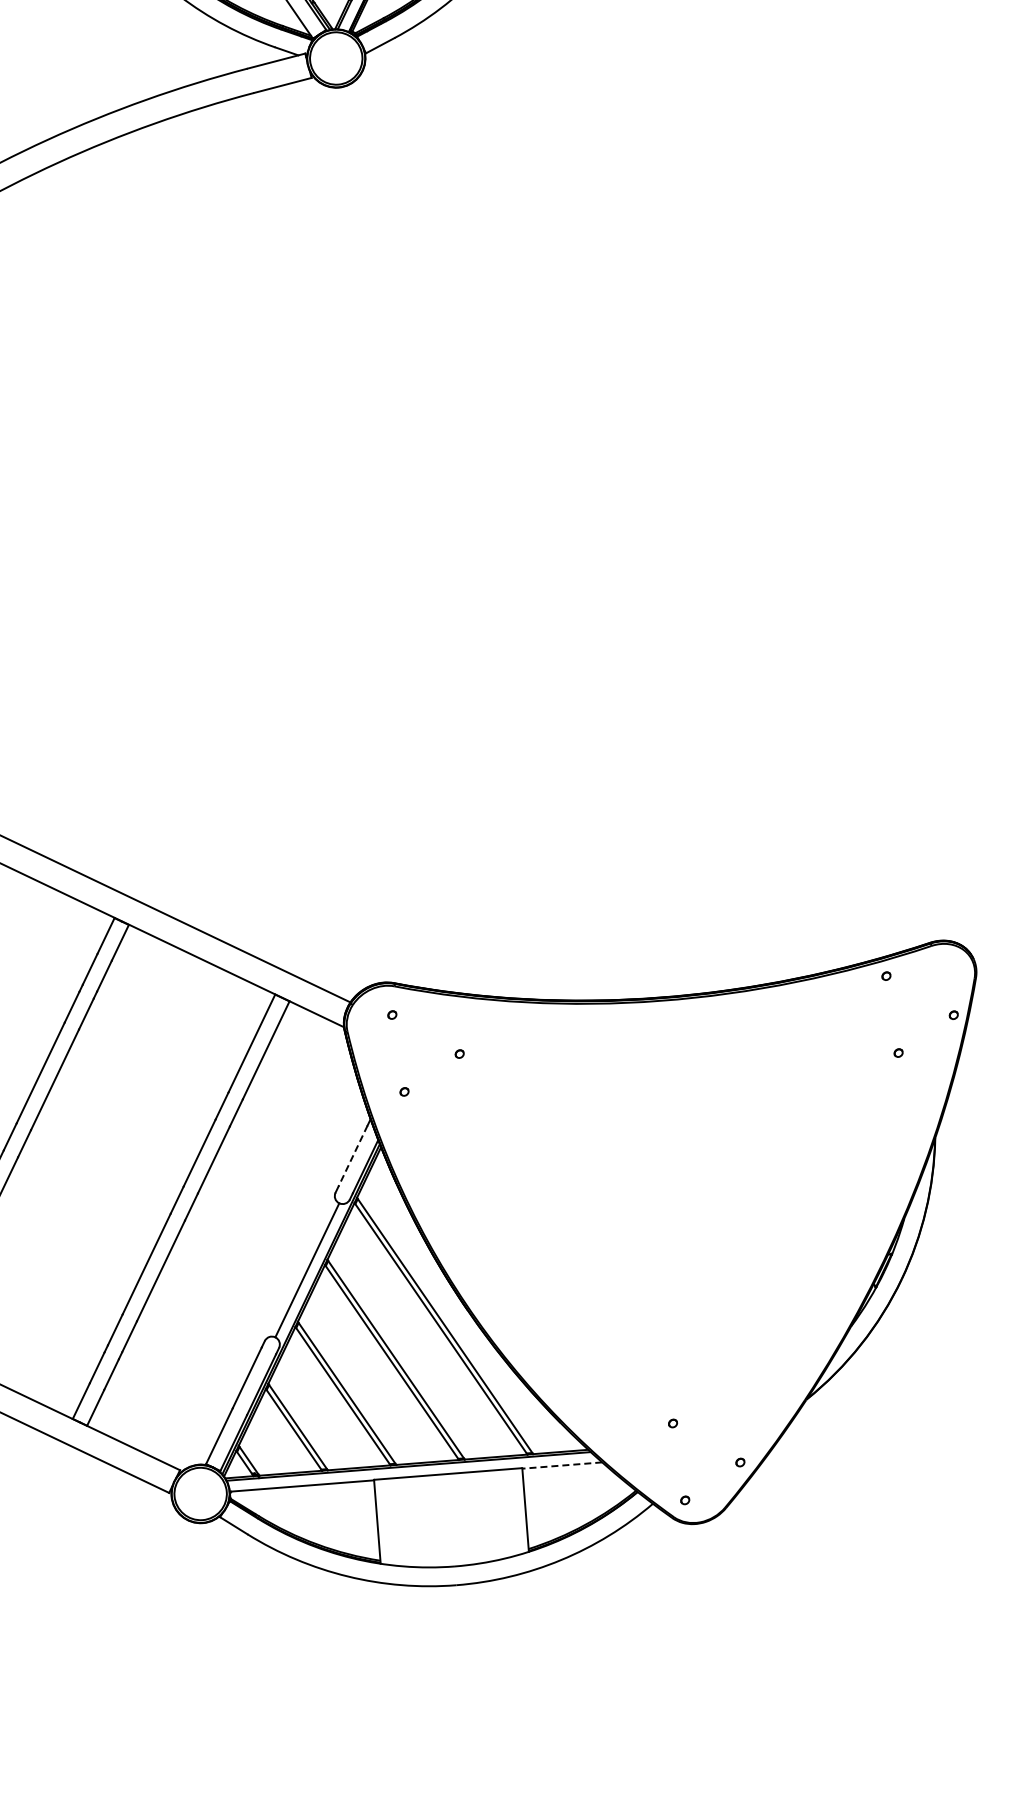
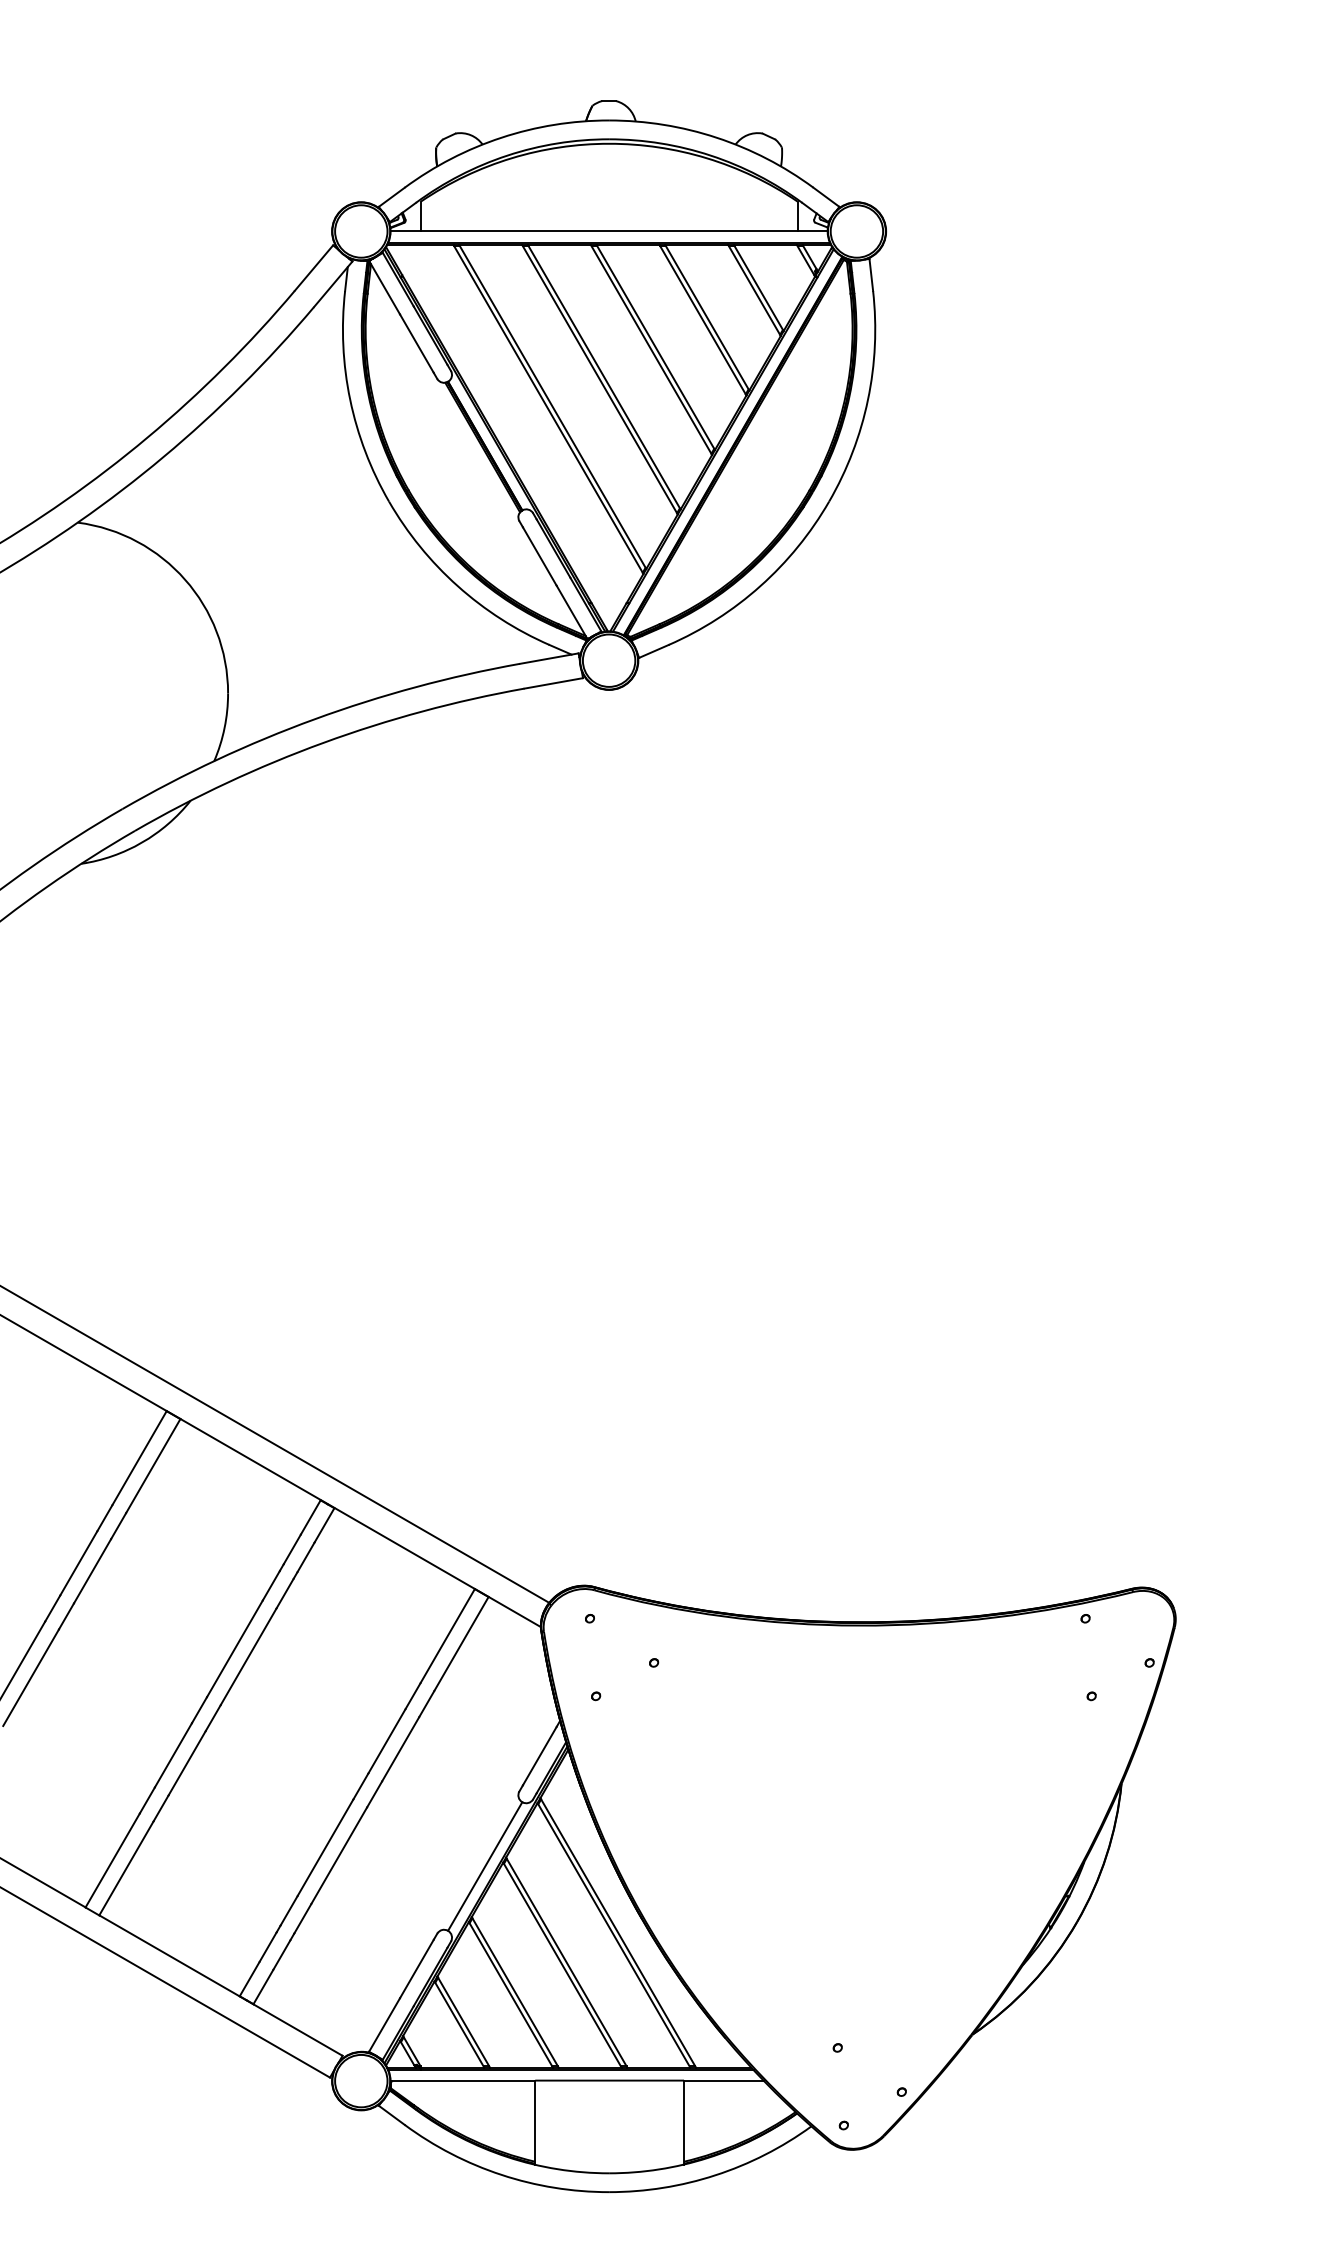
line: (352, 1156) -> (539, 1756), dashed -> solid
line: (561, 1465) -> (723, 2081), dashed -> solid

